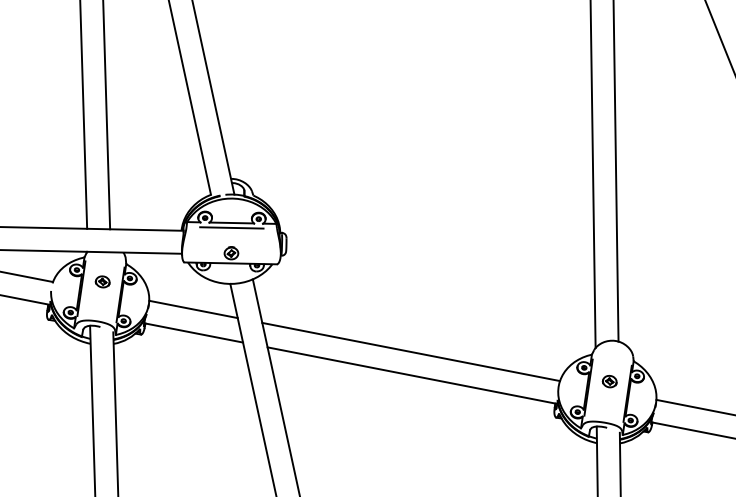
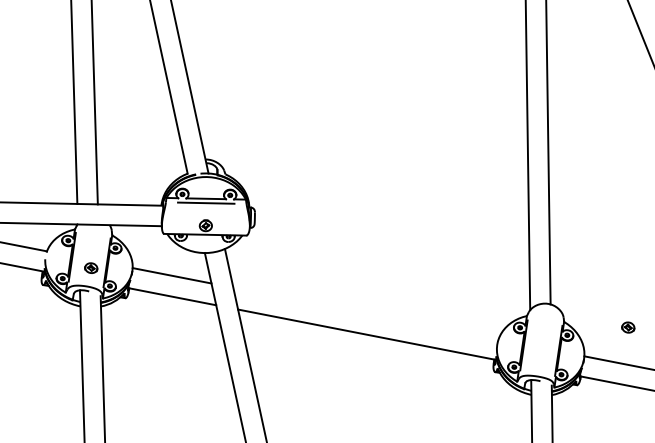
part: (102, 281) -> (91, 267), moved
line: (411, 351) -> (366, 313), removed
part: (609, 381) -> (628, 327), moved

